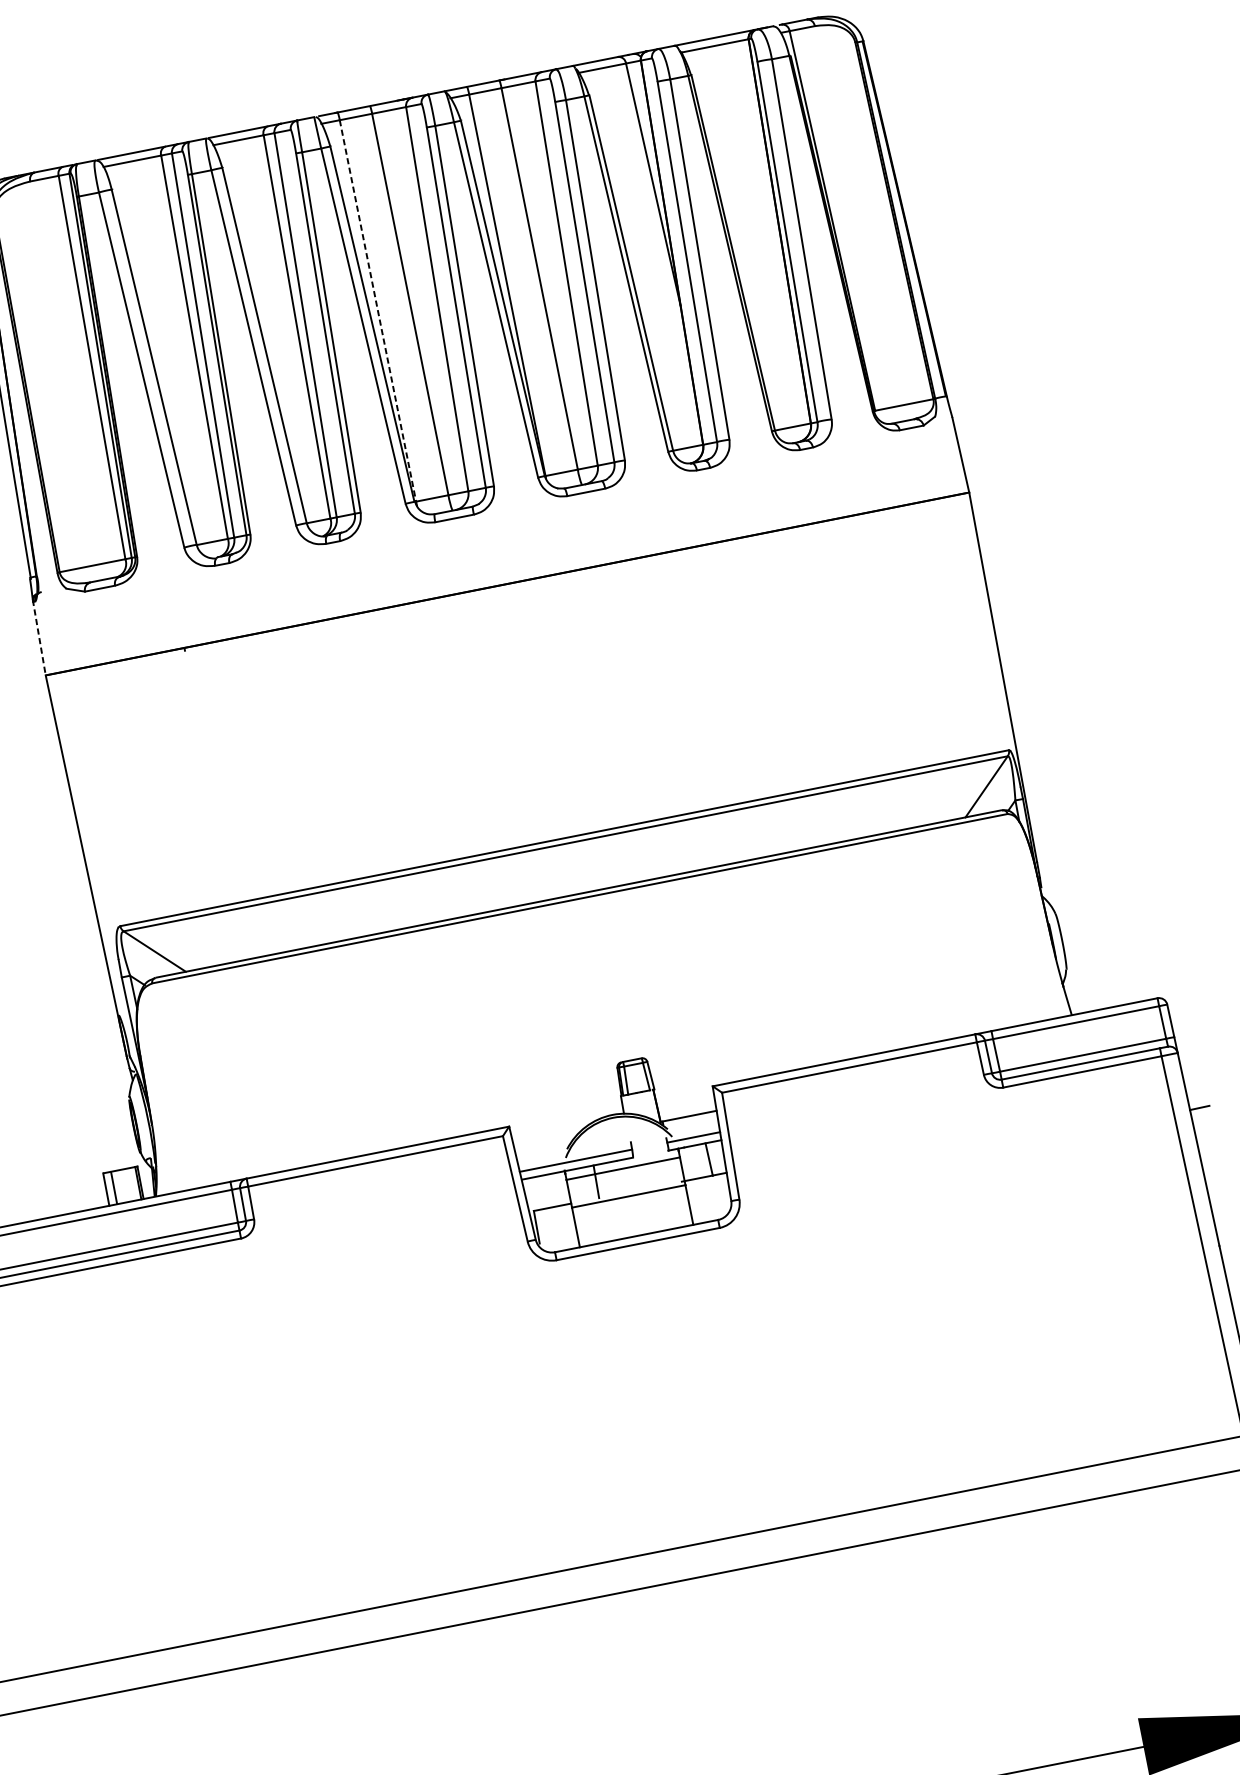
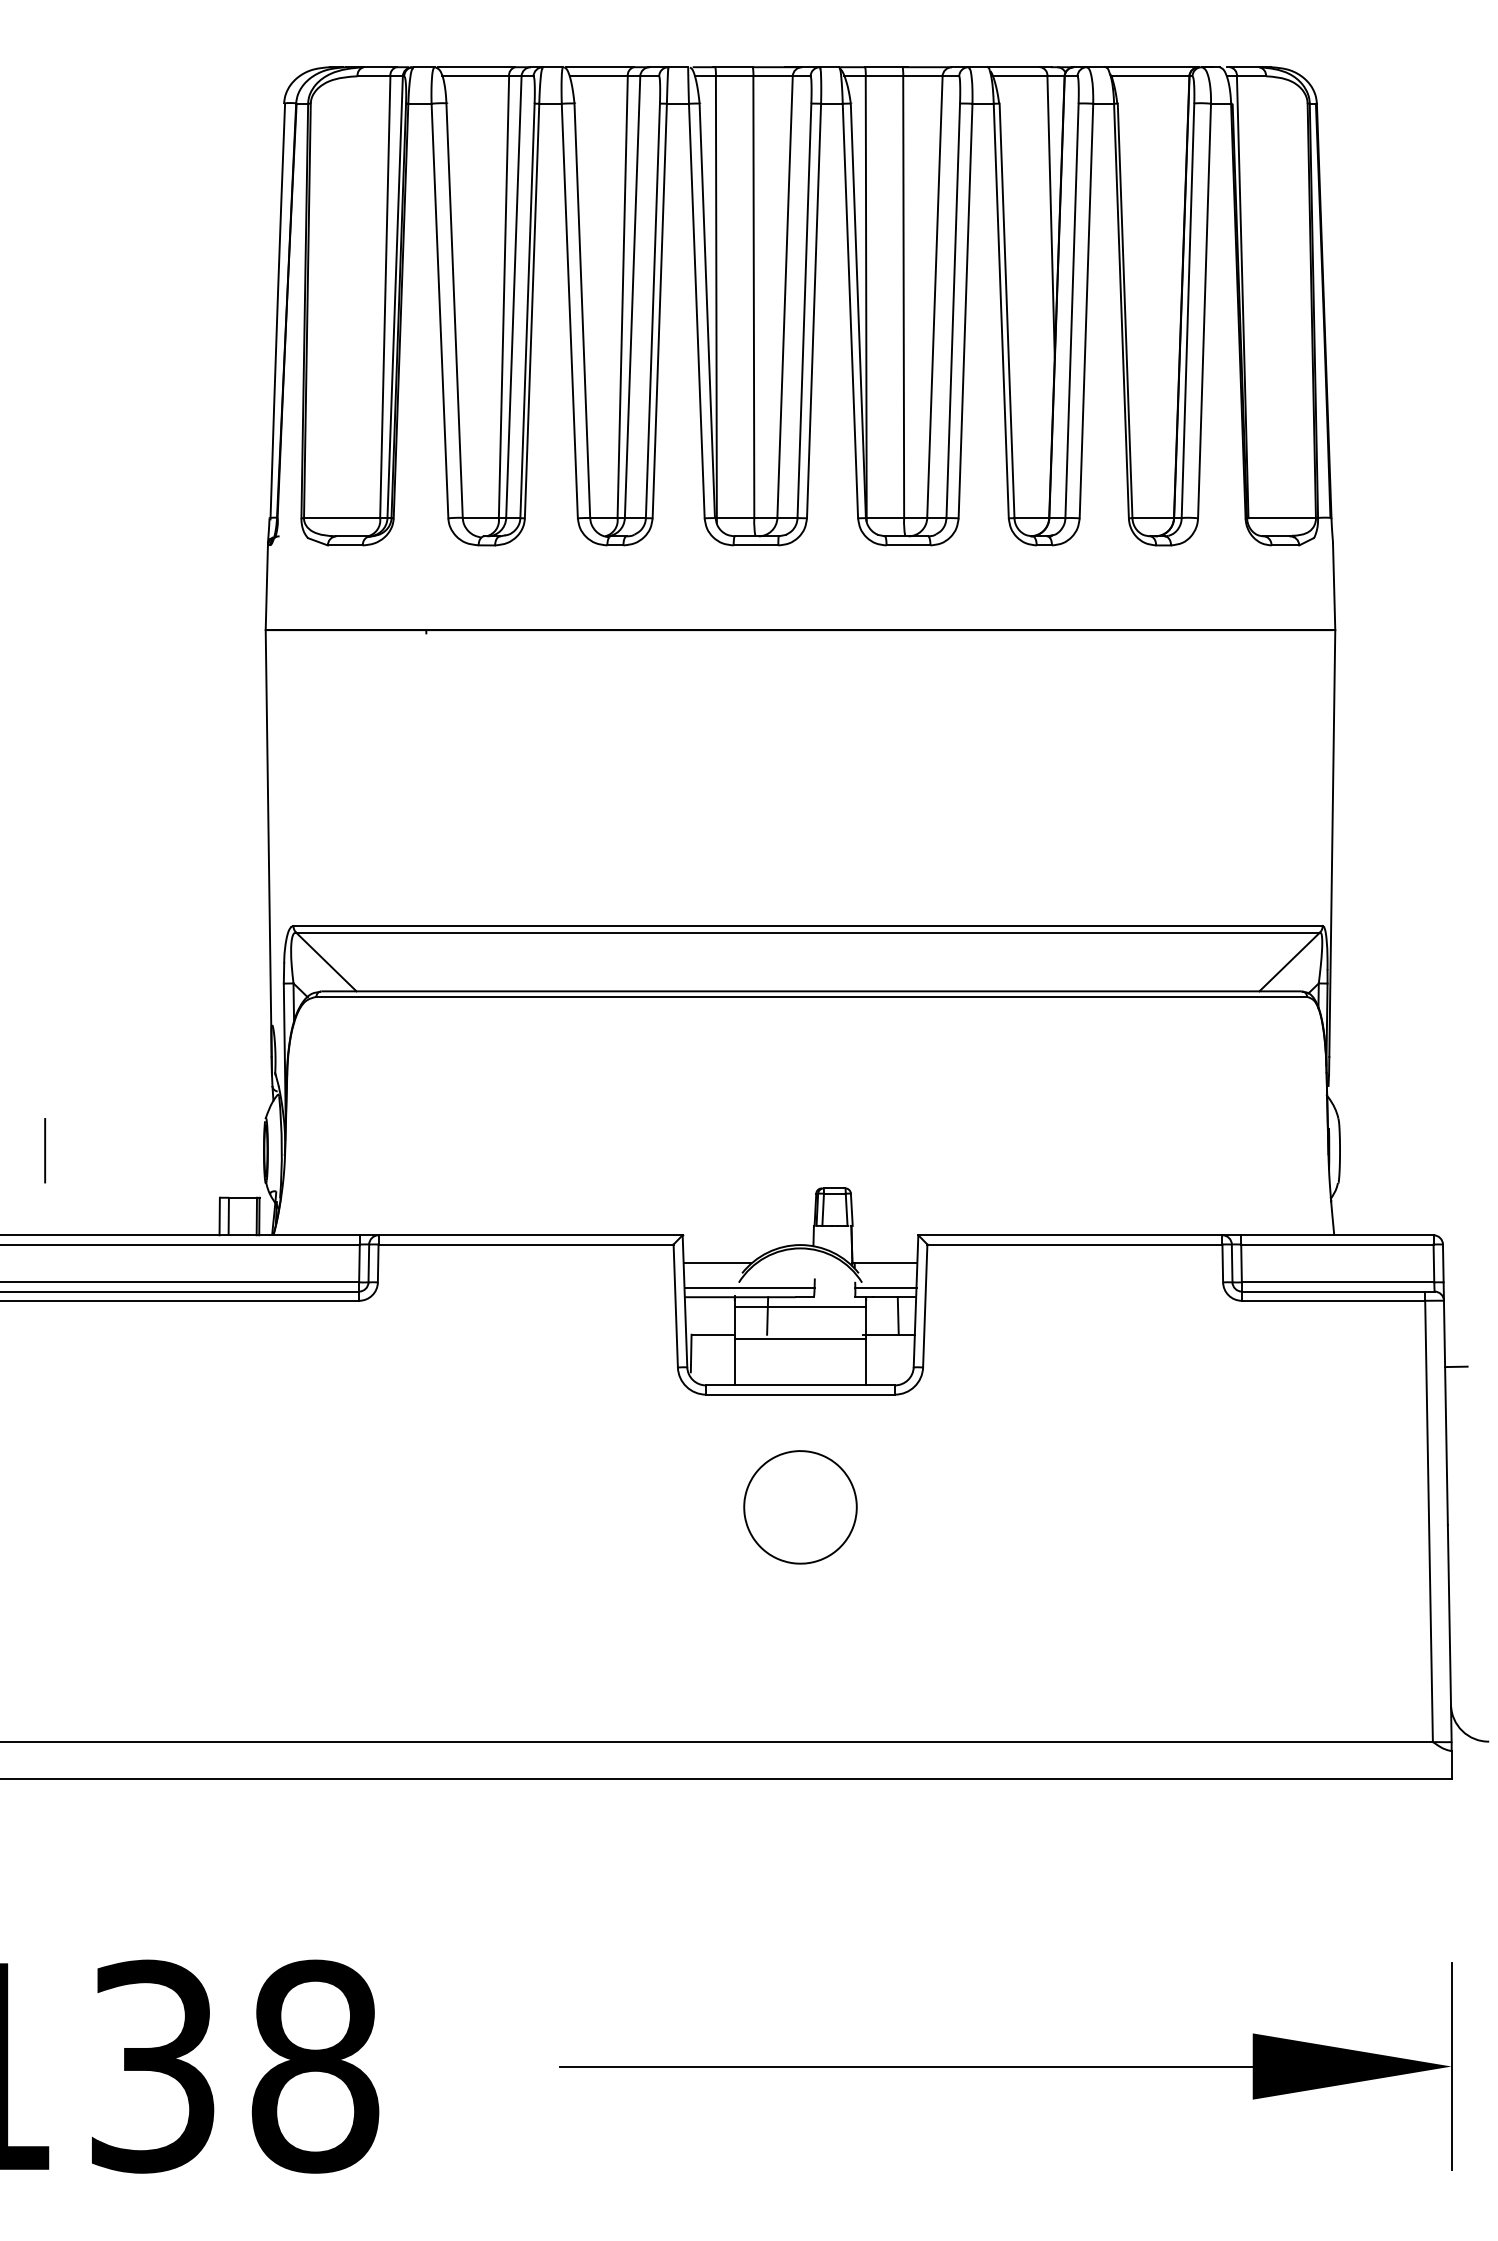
line: (378, 311) -> (716, 297), dashed -> solid
line: (38, 637) -> (266, 586), dashed -> solid
line: (543, 1145) -> (716, 1263), added
part: (657, 1341) -> (800, 1507), added

